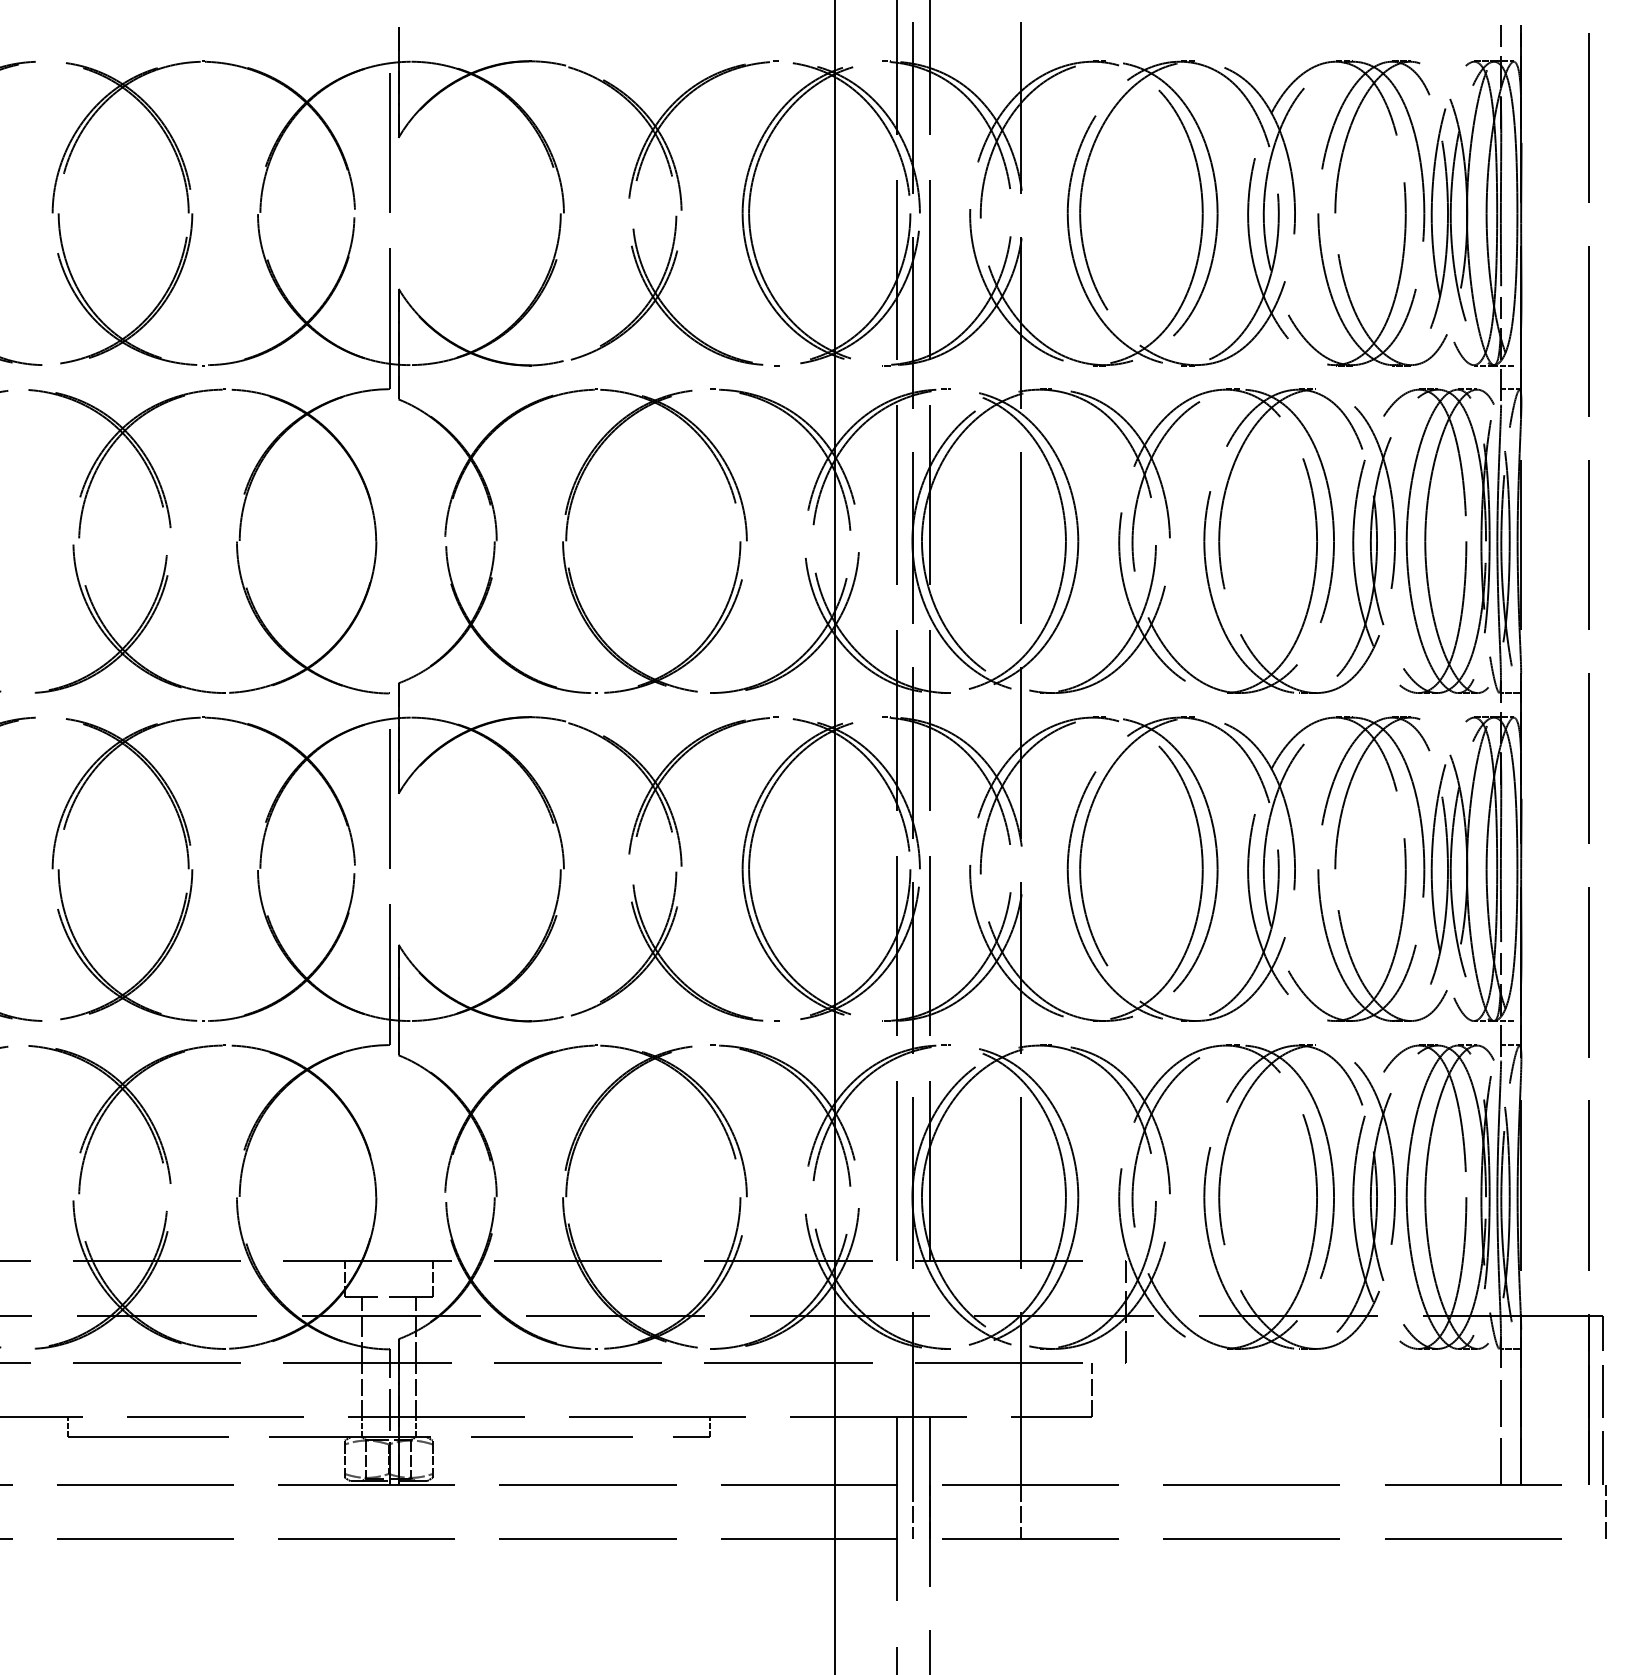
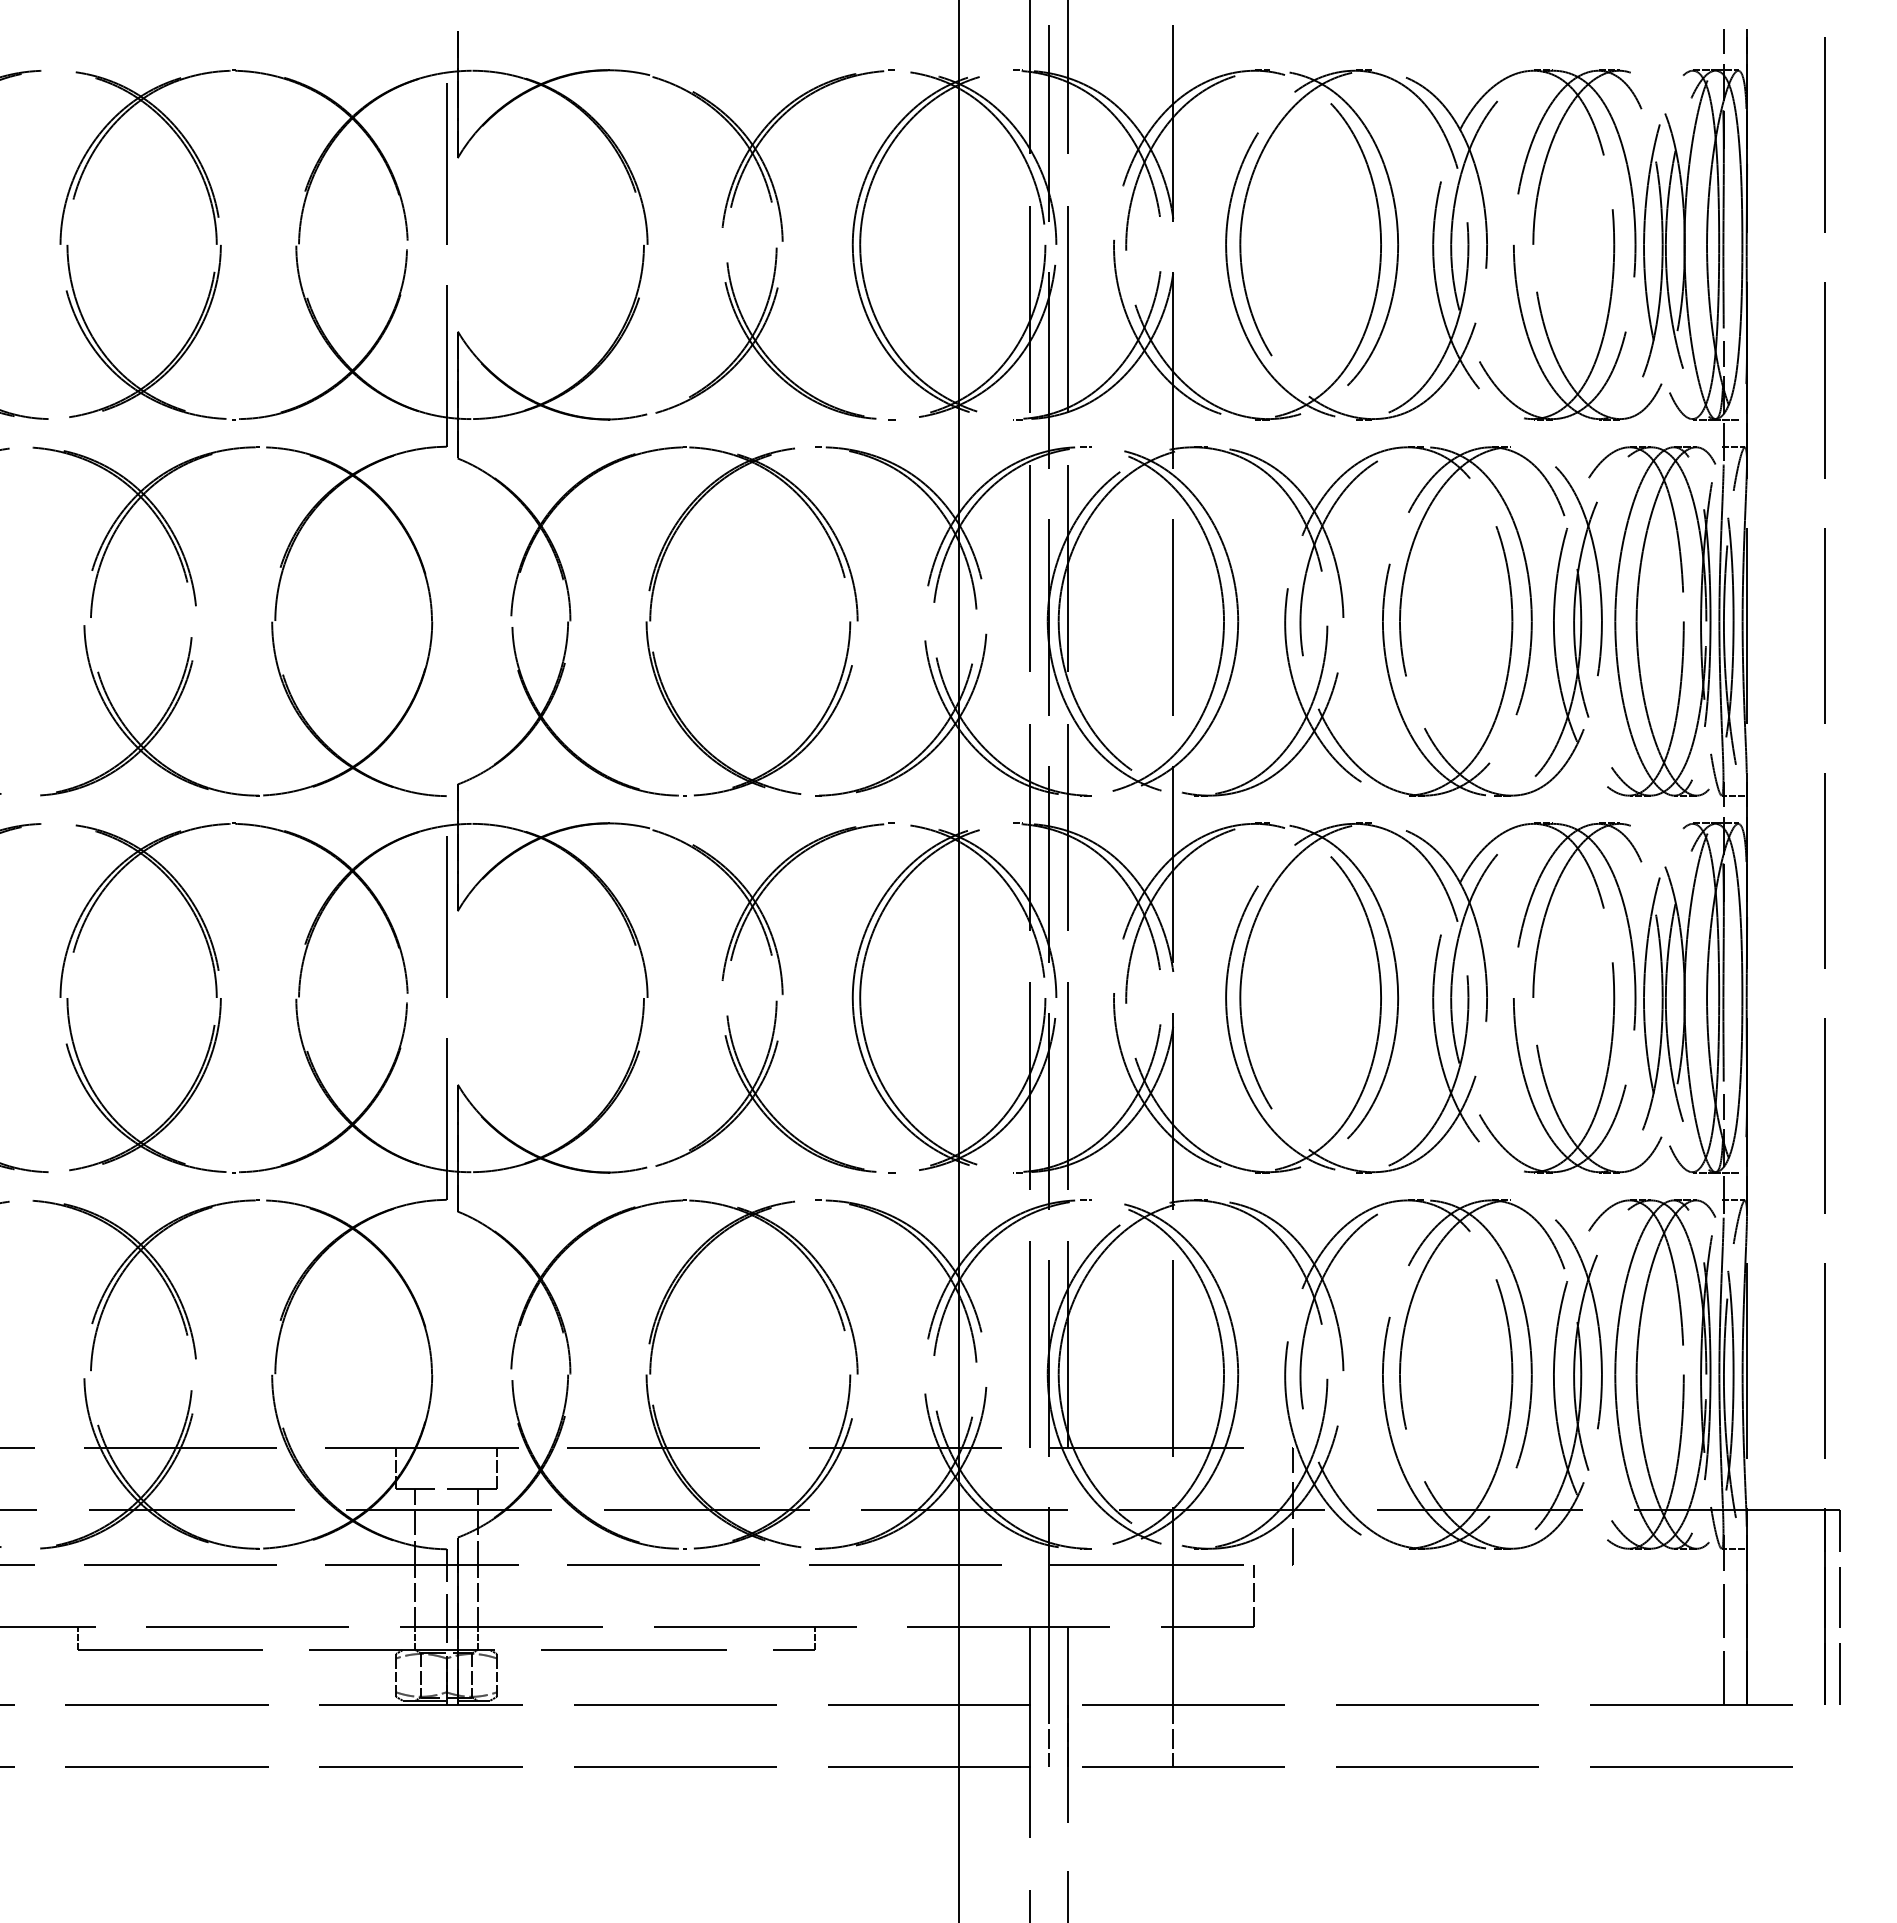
line: (1606, 1511) -> (1844, 1735), removed

